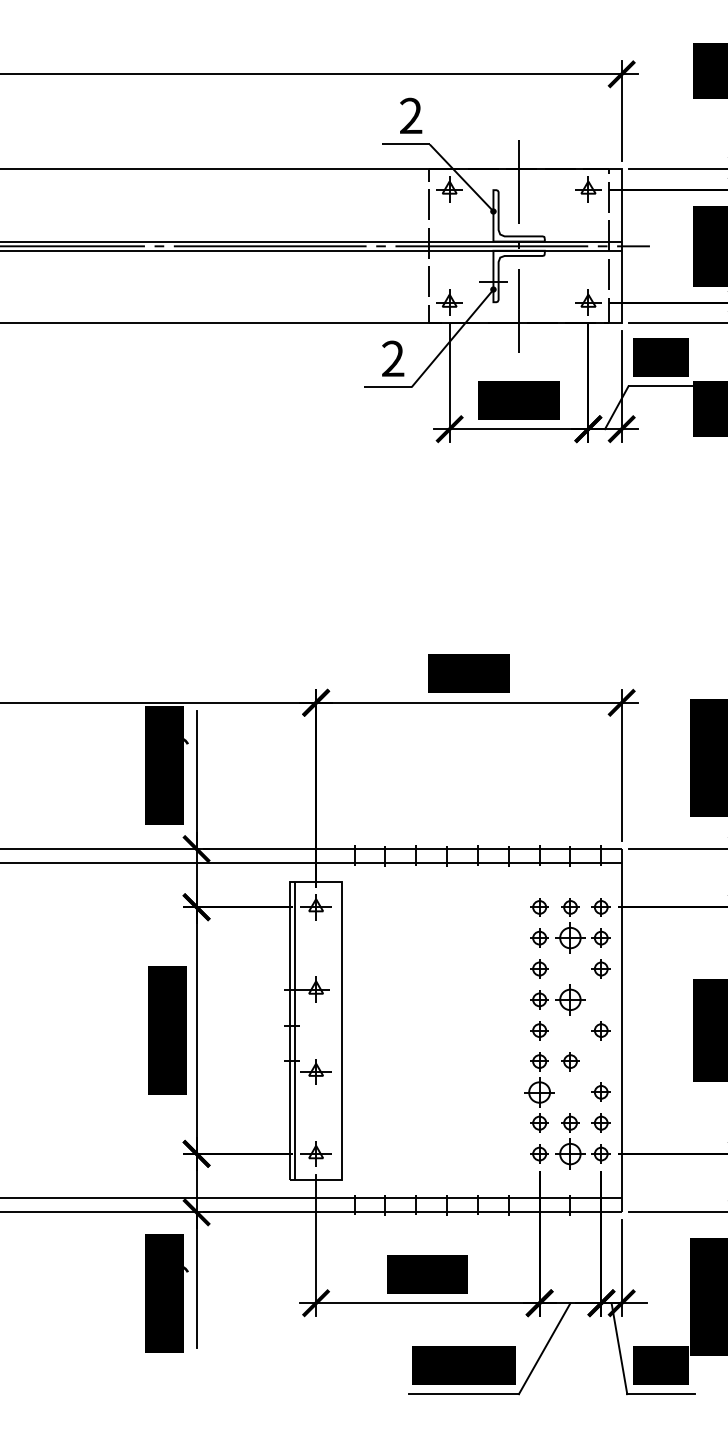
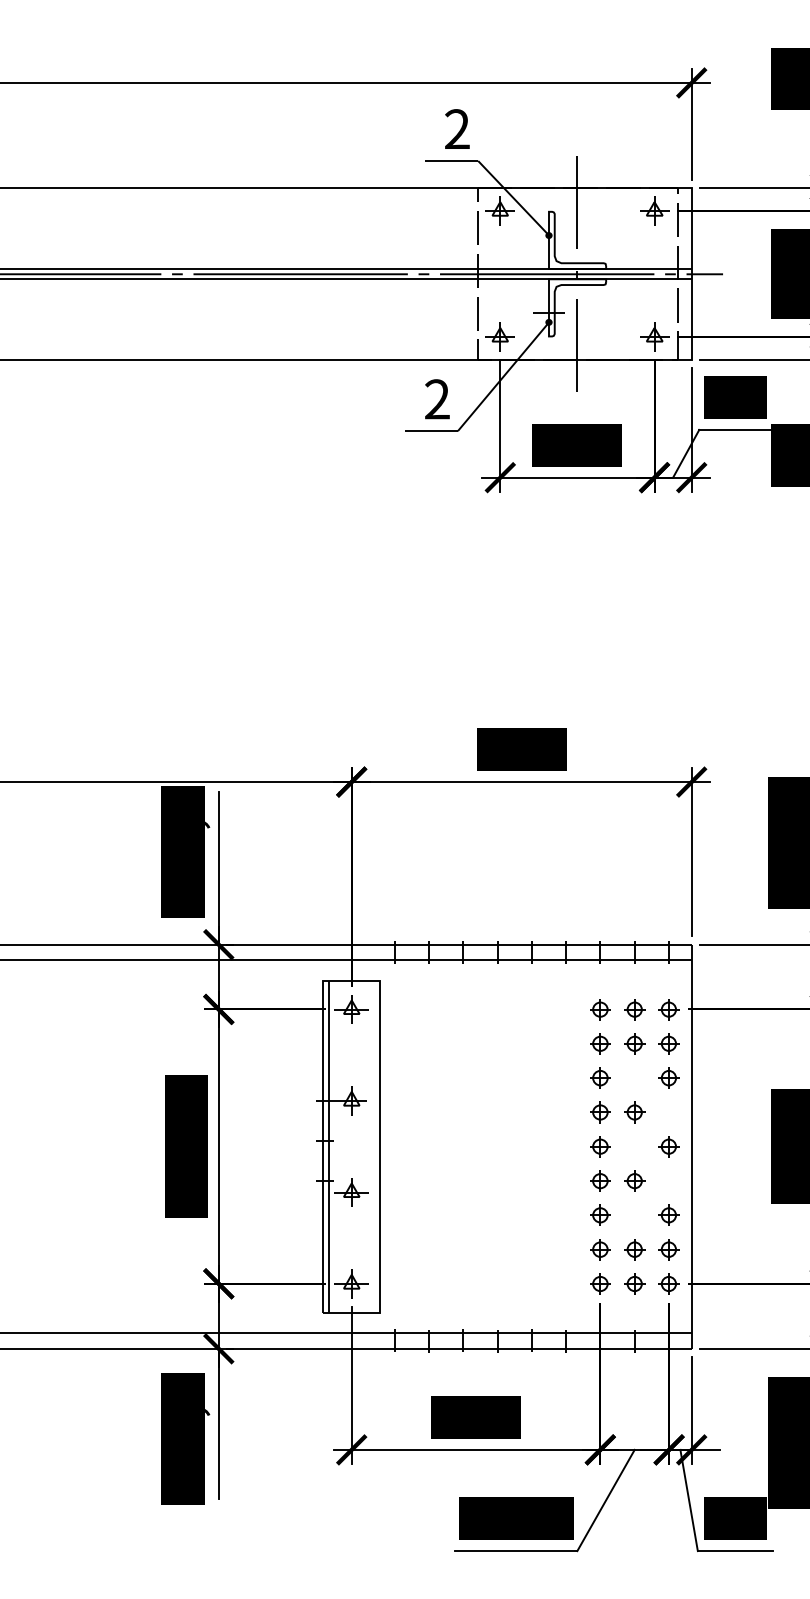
part: (570, 937) -> (634, 1043), size x0.62
part: (570, 999) -> (634, 1112), size x0.62
part: (539, 1091) -> (600, 1214), size x0.62
part: (570, 1153) -> (634, 1283), size x0.62

